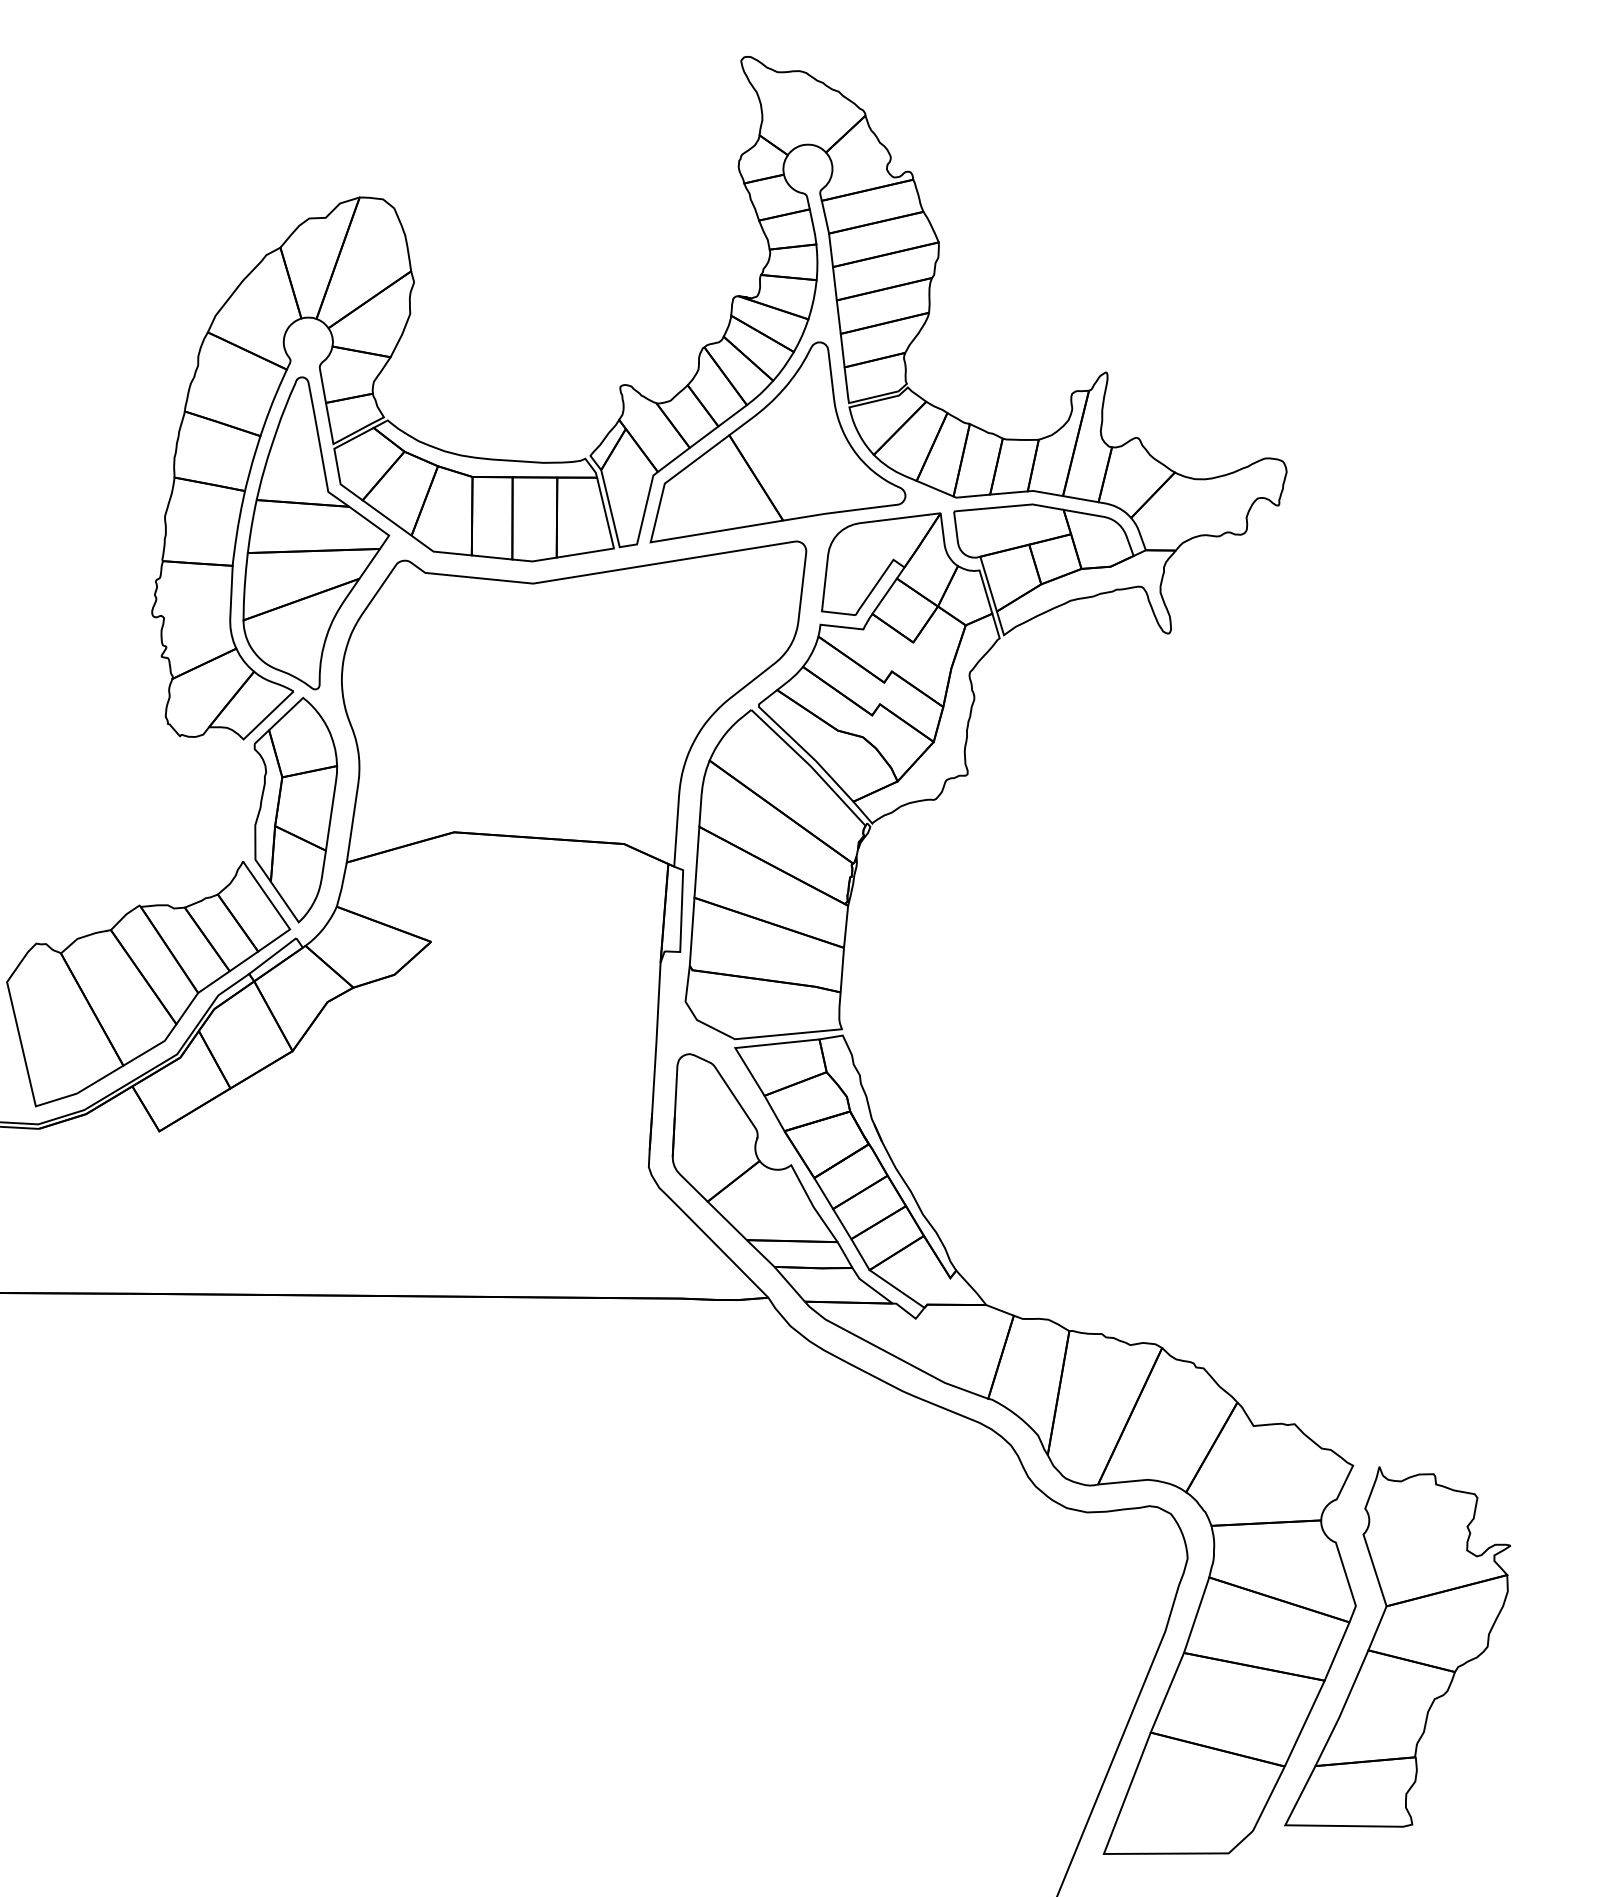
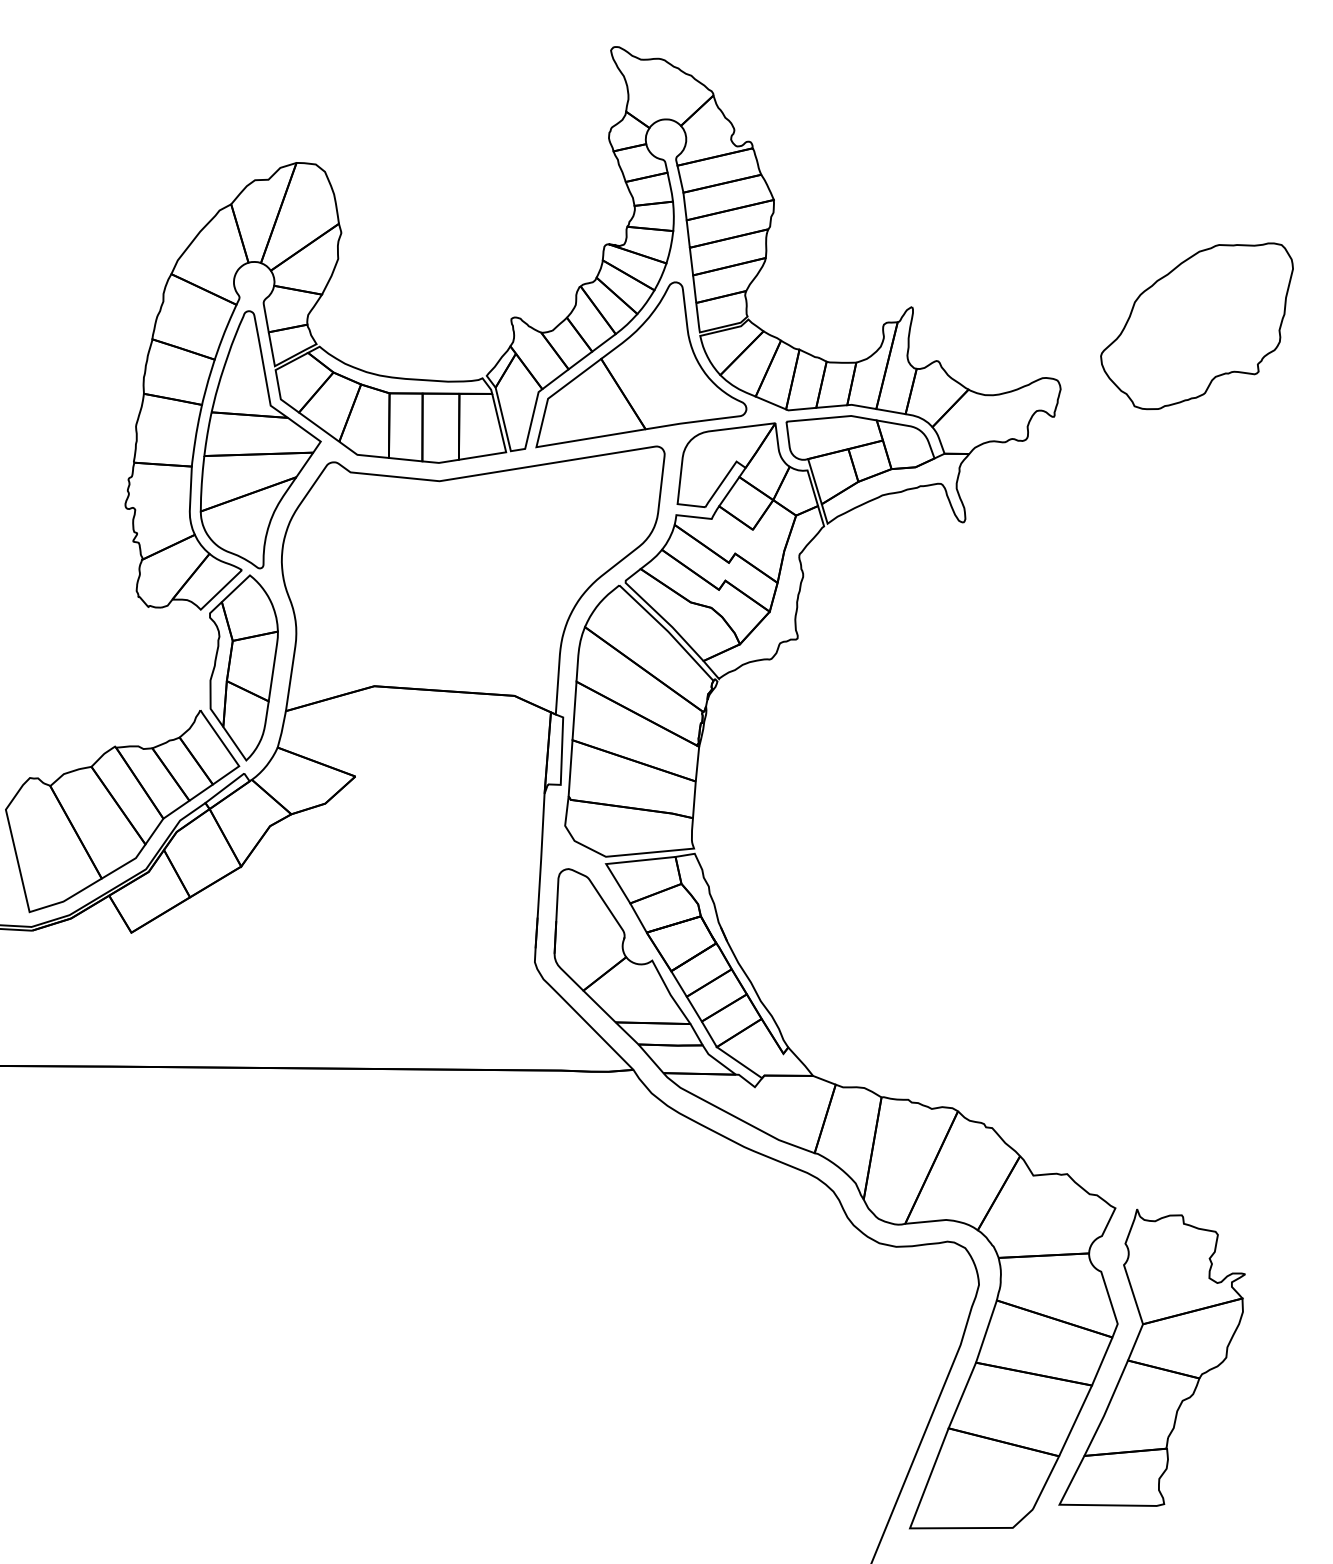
part: (1451, 395) -> (1196, 326), added

